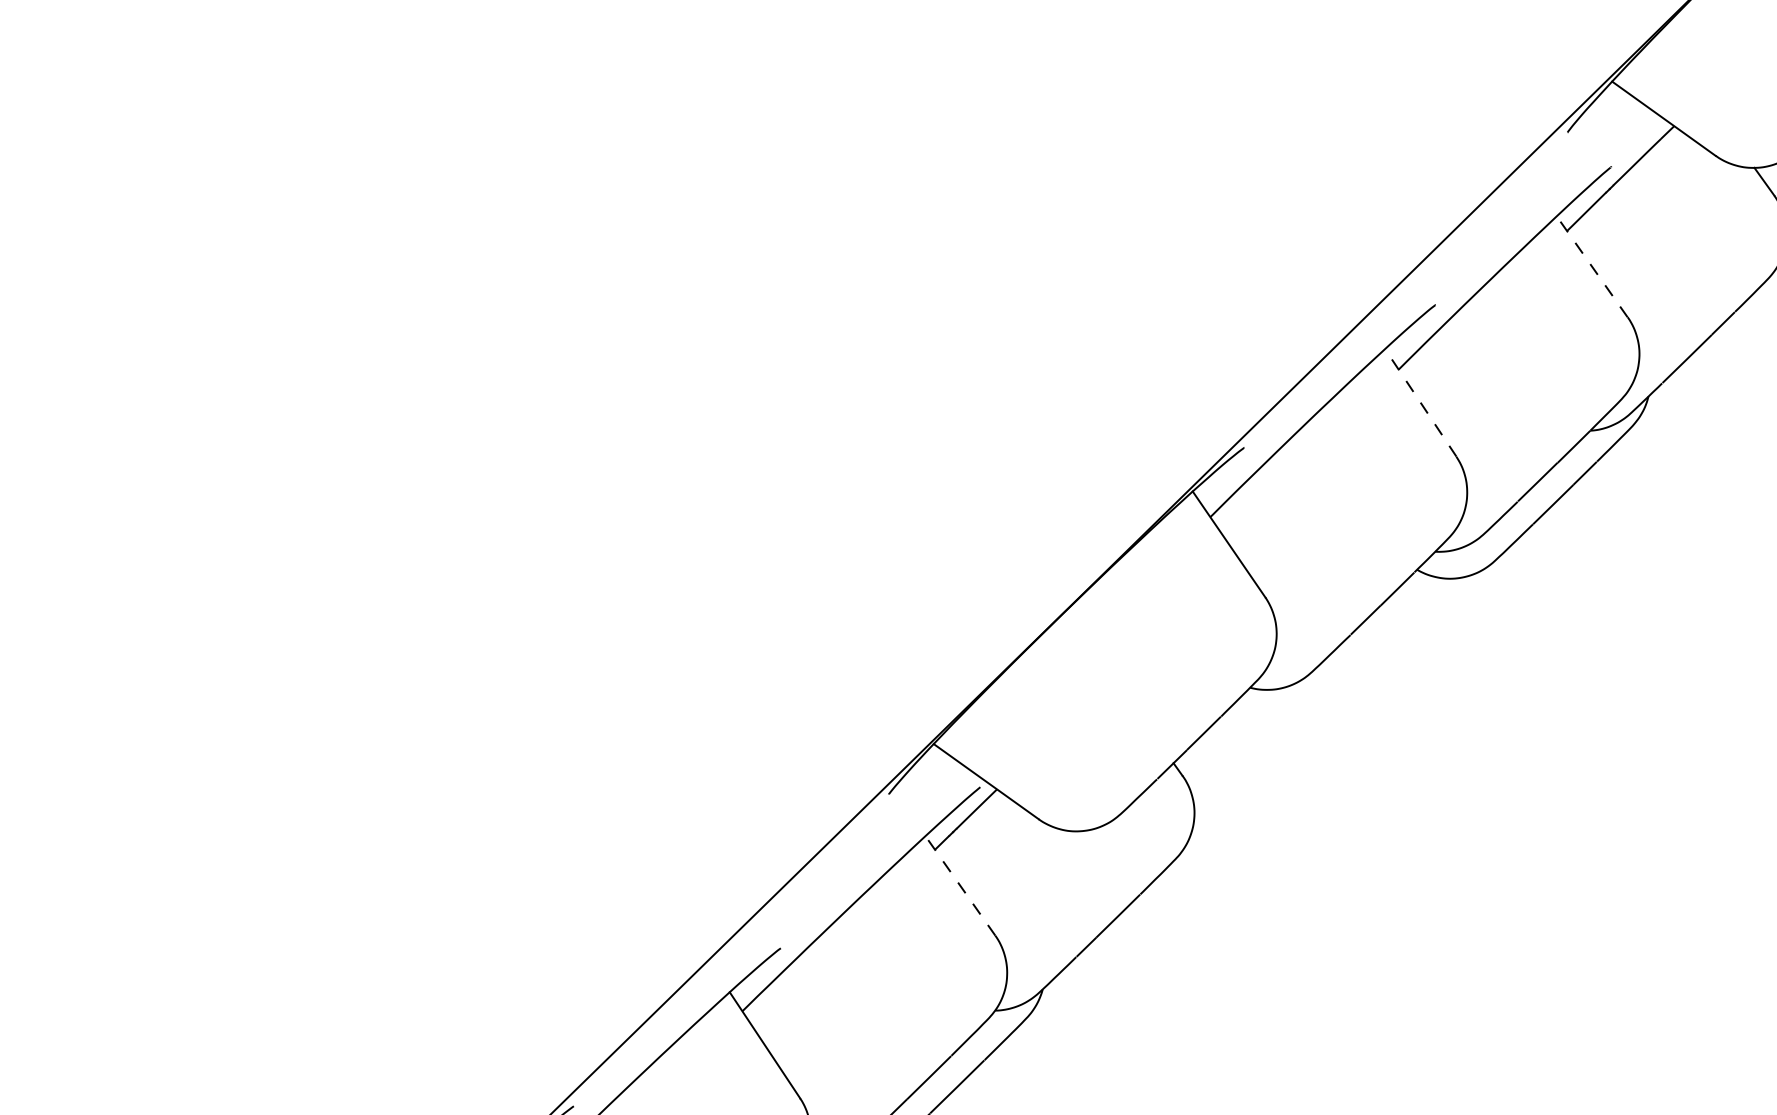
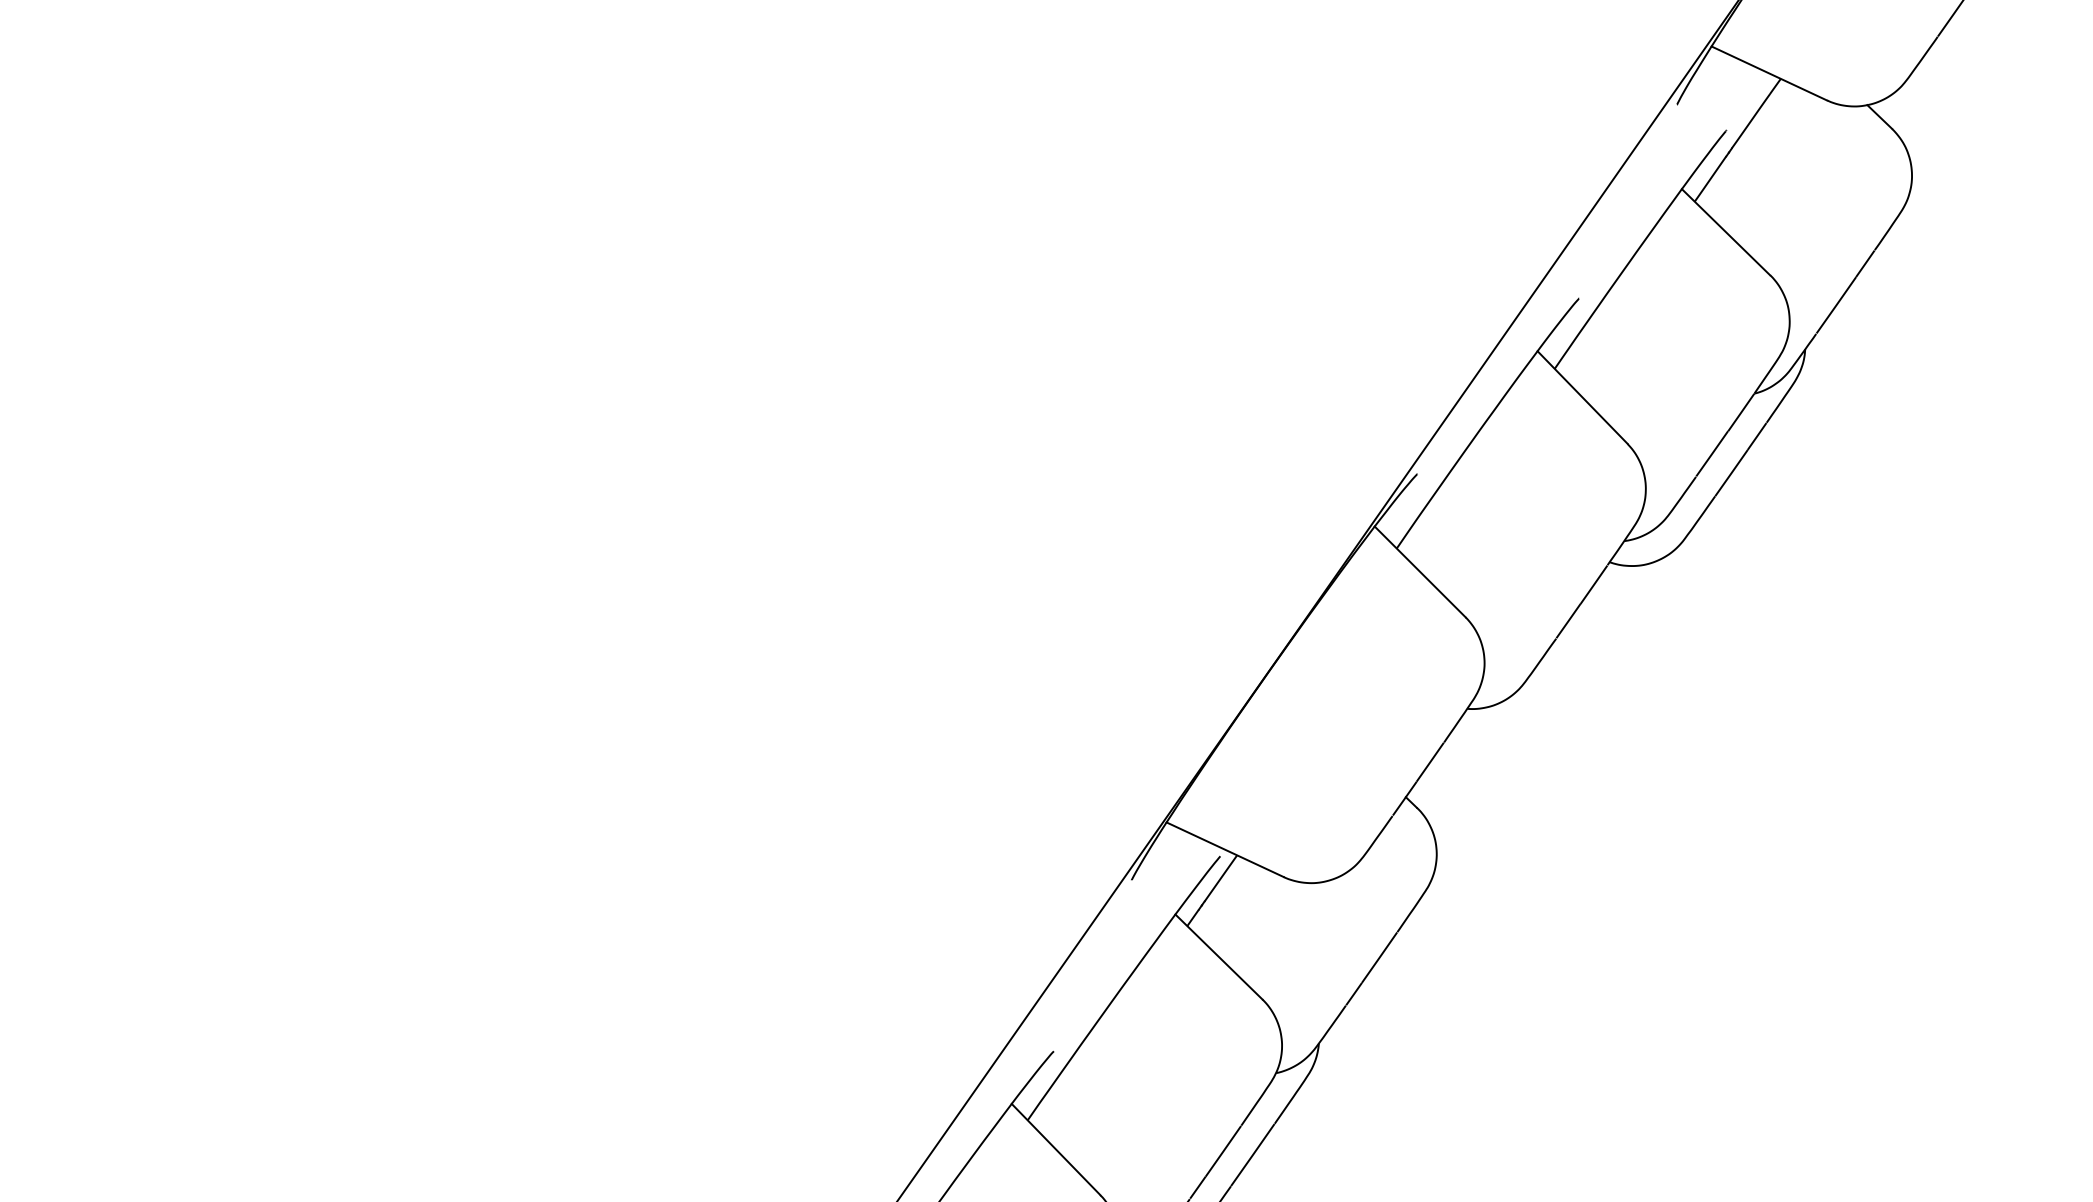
line: (1591, 266) -> (1725, 232), dashed -> solid
line: (1420, 402) -> (1582, 397), dashed -> solid
line: (960, 885) -> (1218, 956), dashed -> solid

